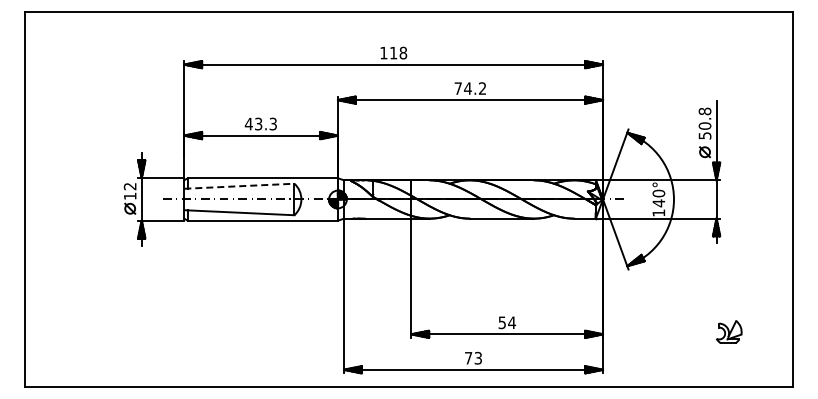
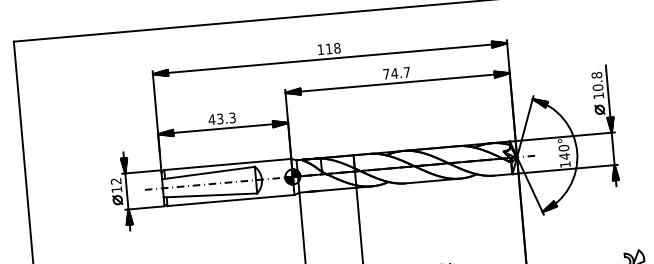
text: (482, 88) -> (406, 72), 74.2 -> 74.7
text: (704, 135) -> (598, 95), 50.8 -> 10.8
line: (239, 186) -> (208, 173), dashed -> solid

